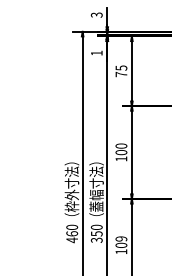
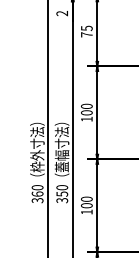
text: (96, 52) -> (61, 12), 1 -> 2
text: (121, 238) -> (86, 198), 109 -> 100
text: (72, 240) -> (37, 200), 460 -> 360

